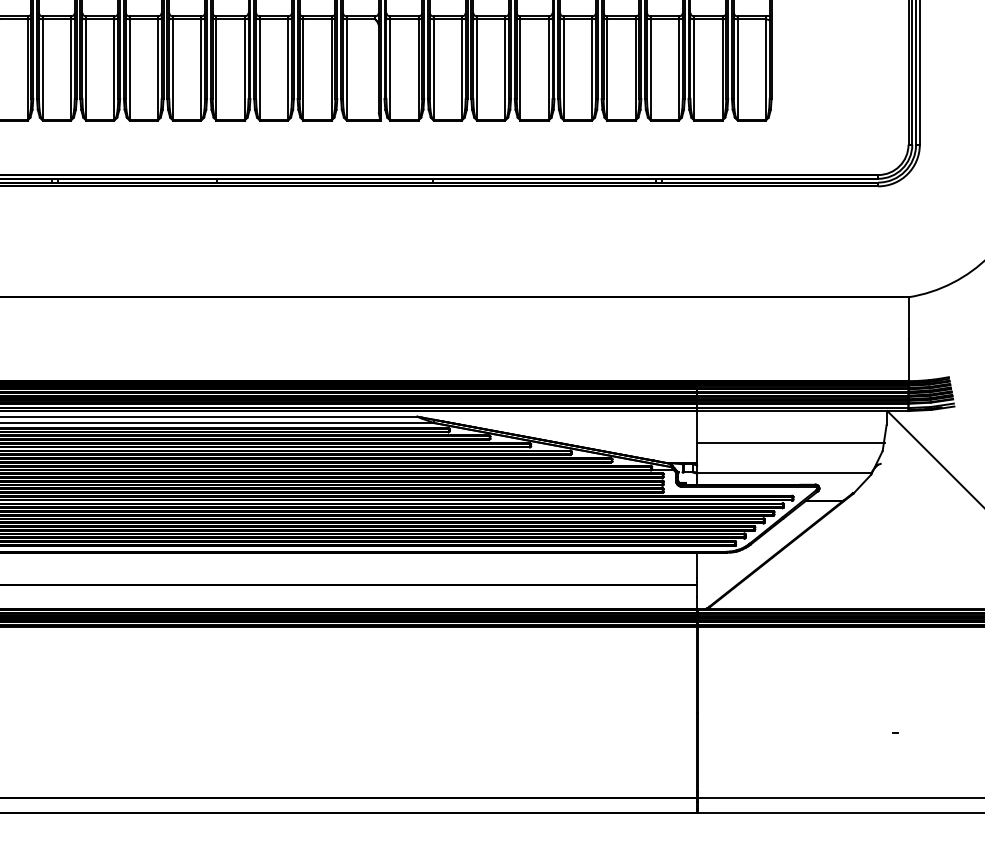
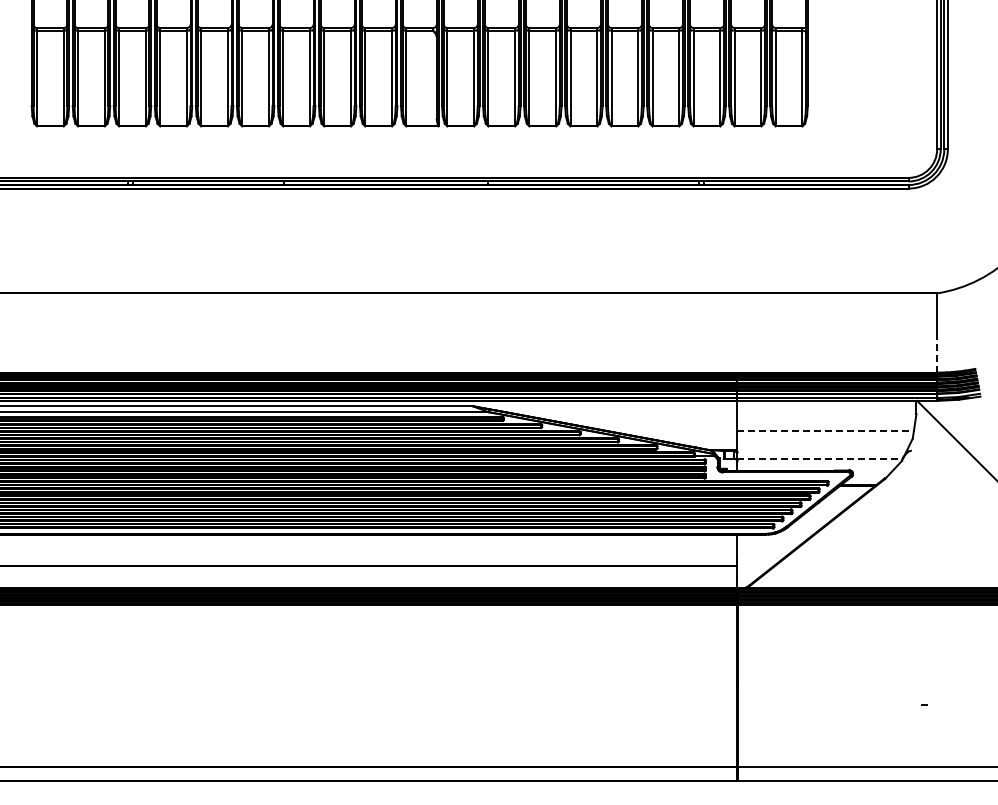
line: (908, 359) -> (937, 352), solid -> dashed
line: (790, 443) -> (825, 431), solid -> dashed
line: (785, 473) -> (820, 459), solid -> dashed

